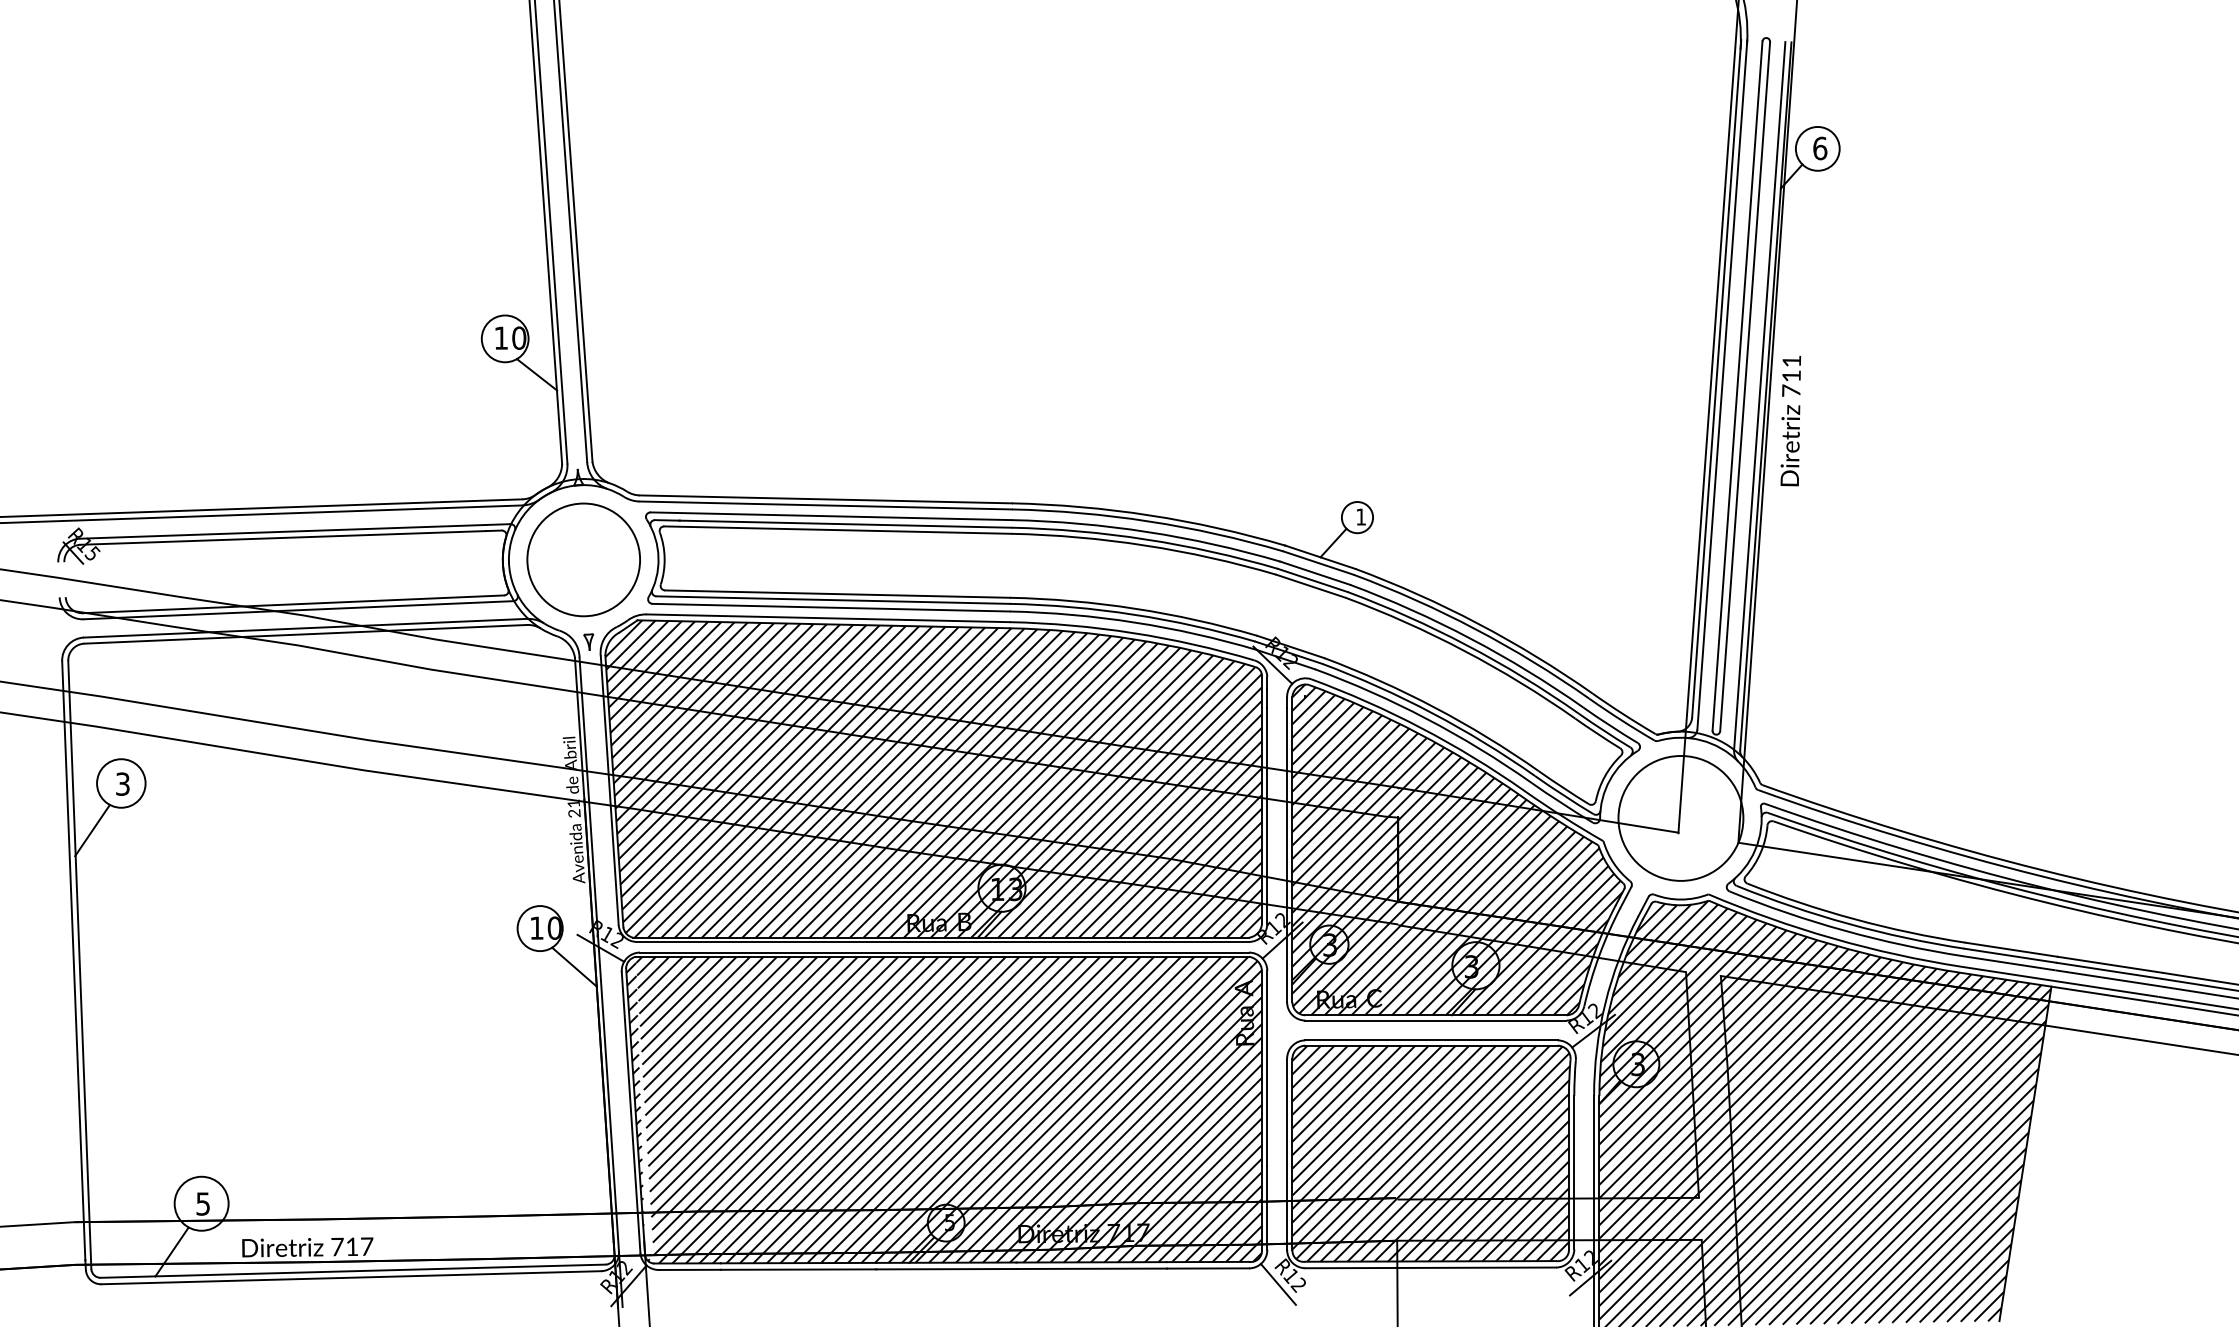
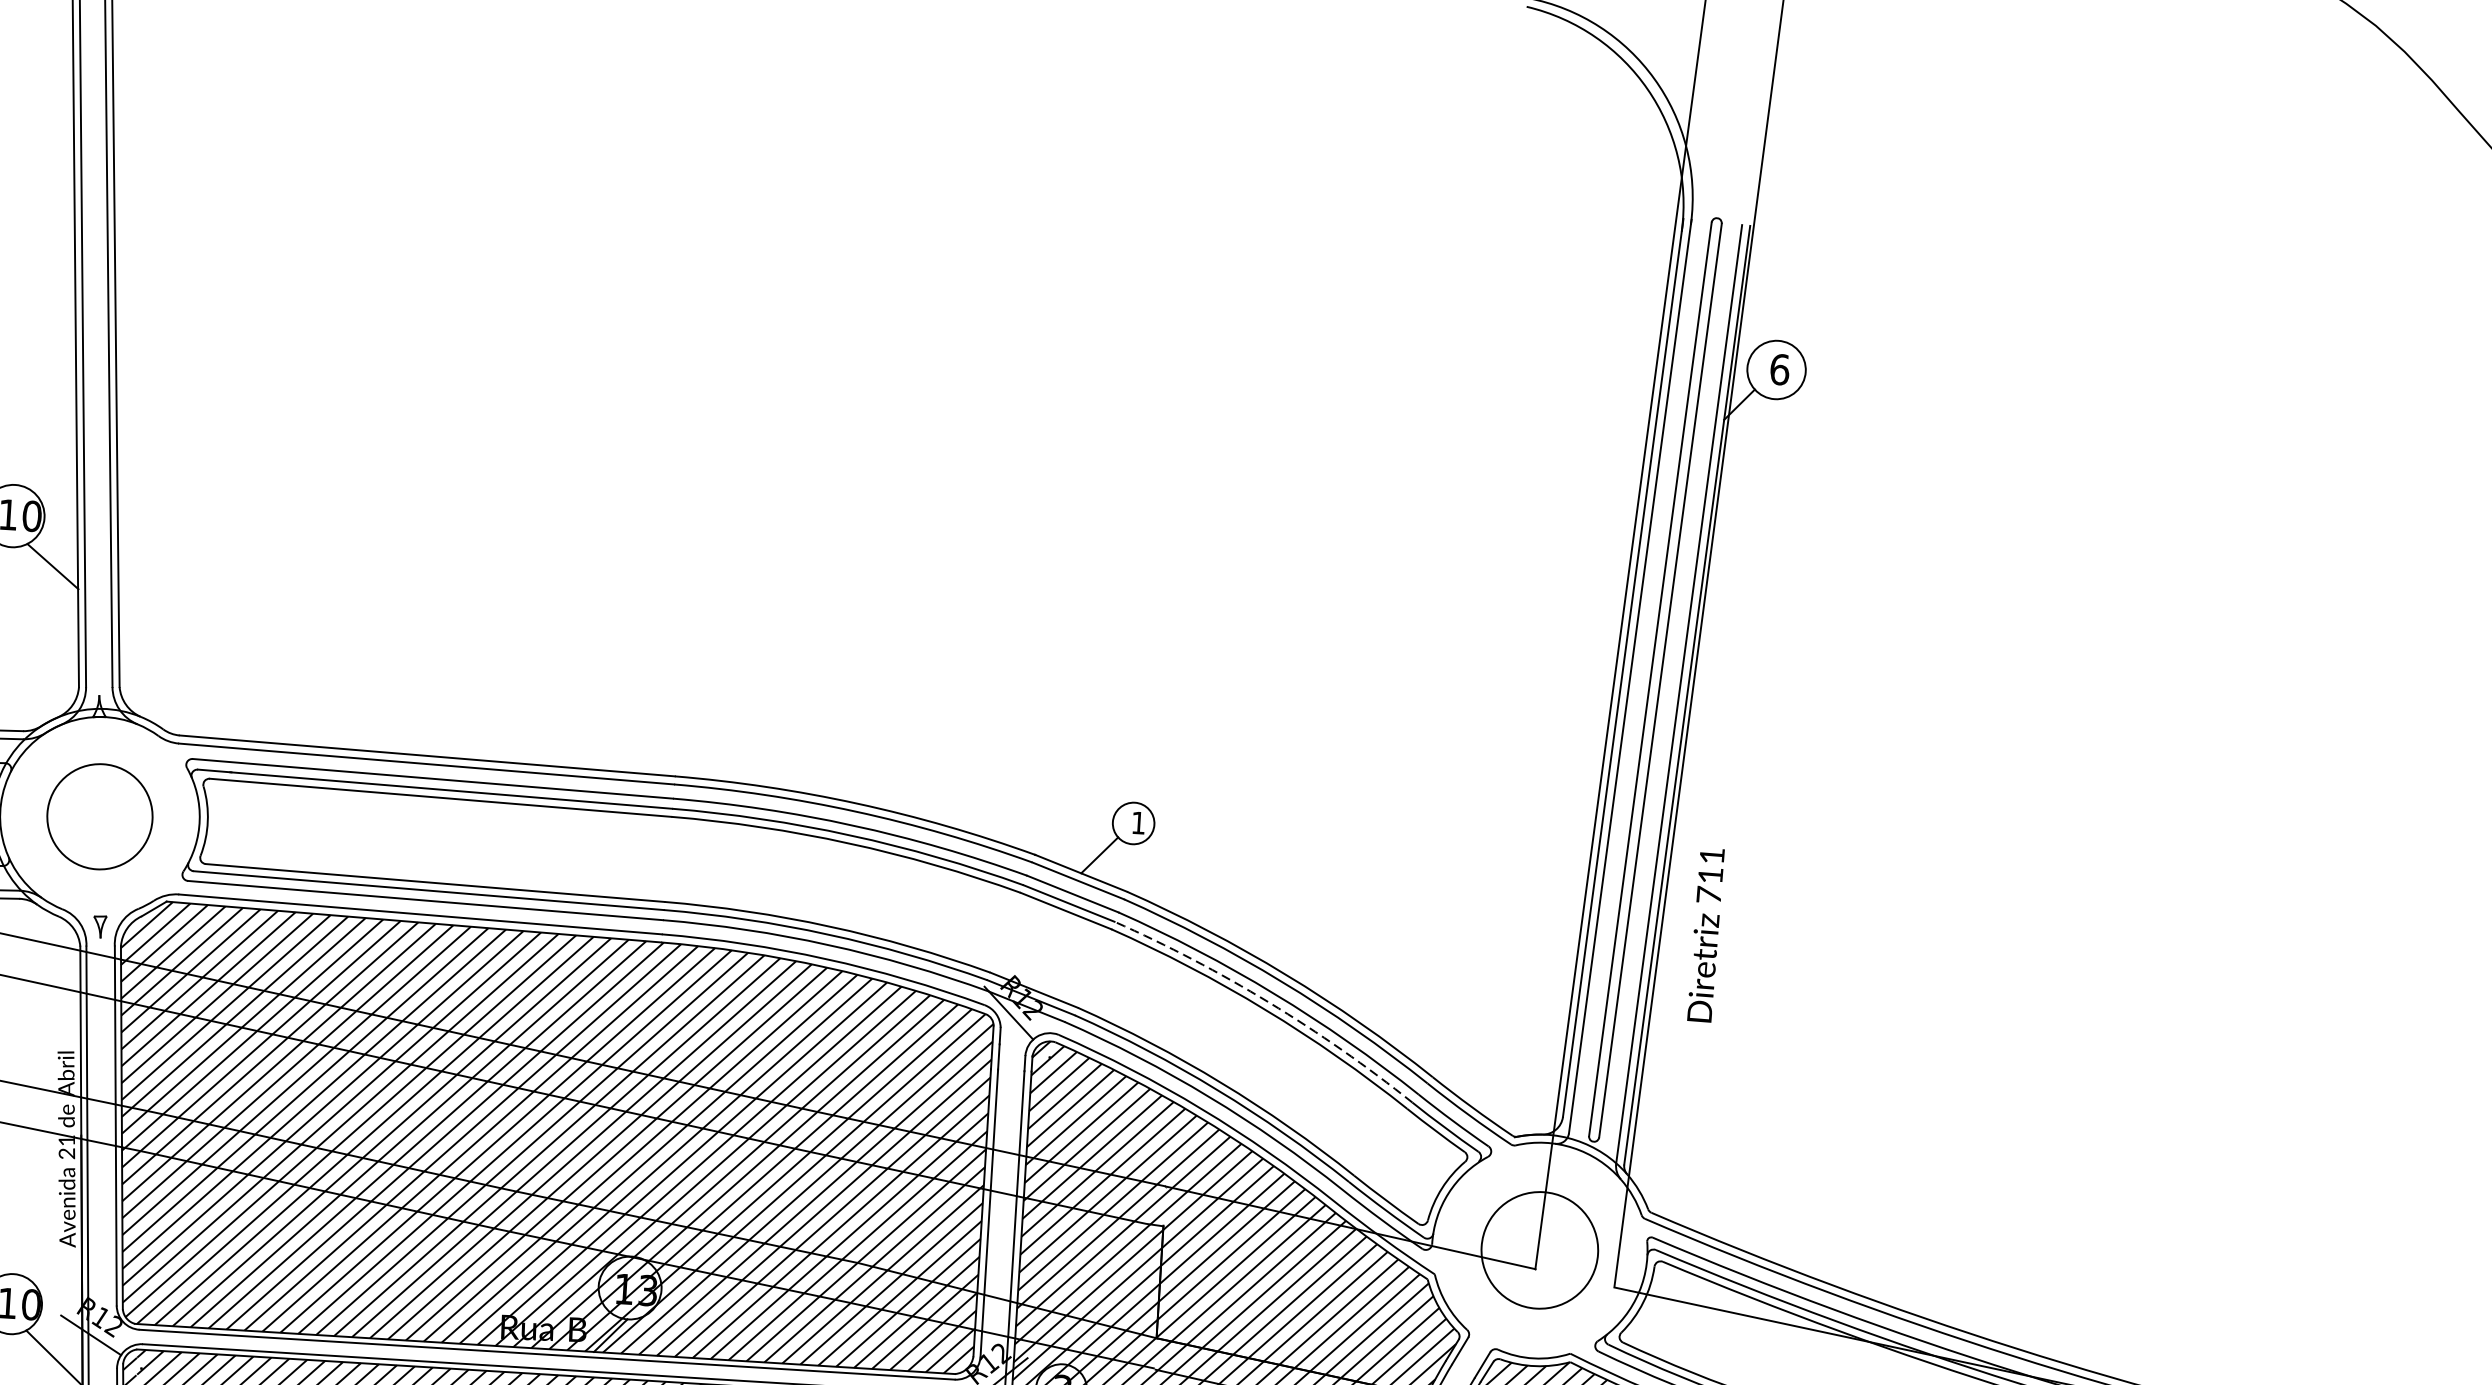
text: (1790, 421) -> (1705, 935), moved
circle: (583, 559) -> (99, 816), size x0.7
arc: (1467, 645) -> (1269, 1002), solid -> dashed
circle: (1680, 817) -> (1539, 1249), size x0.7

